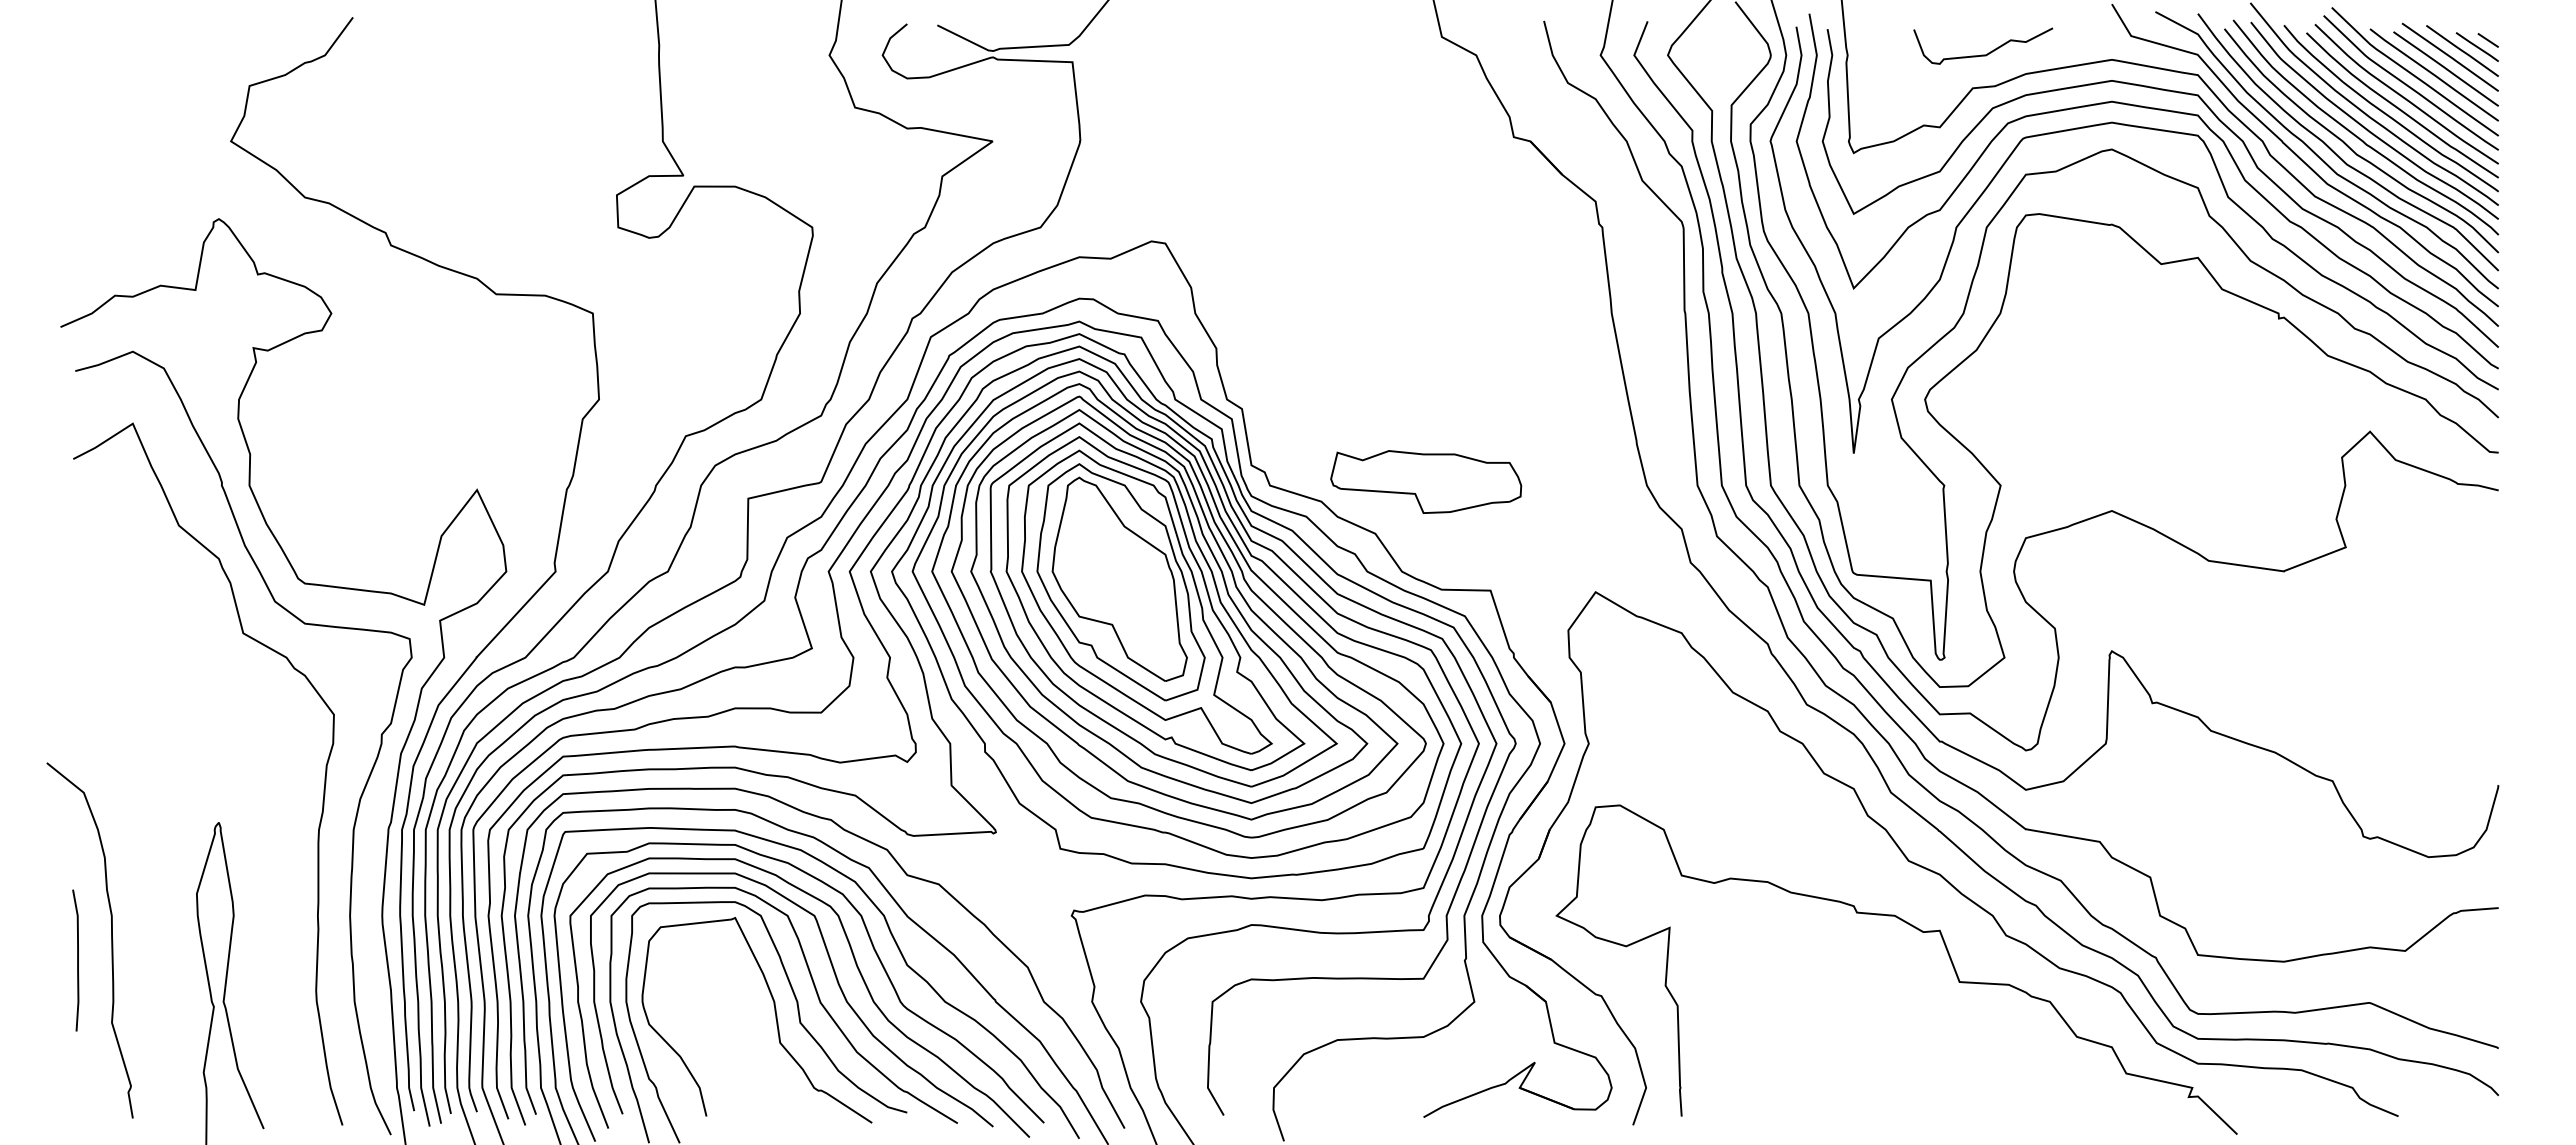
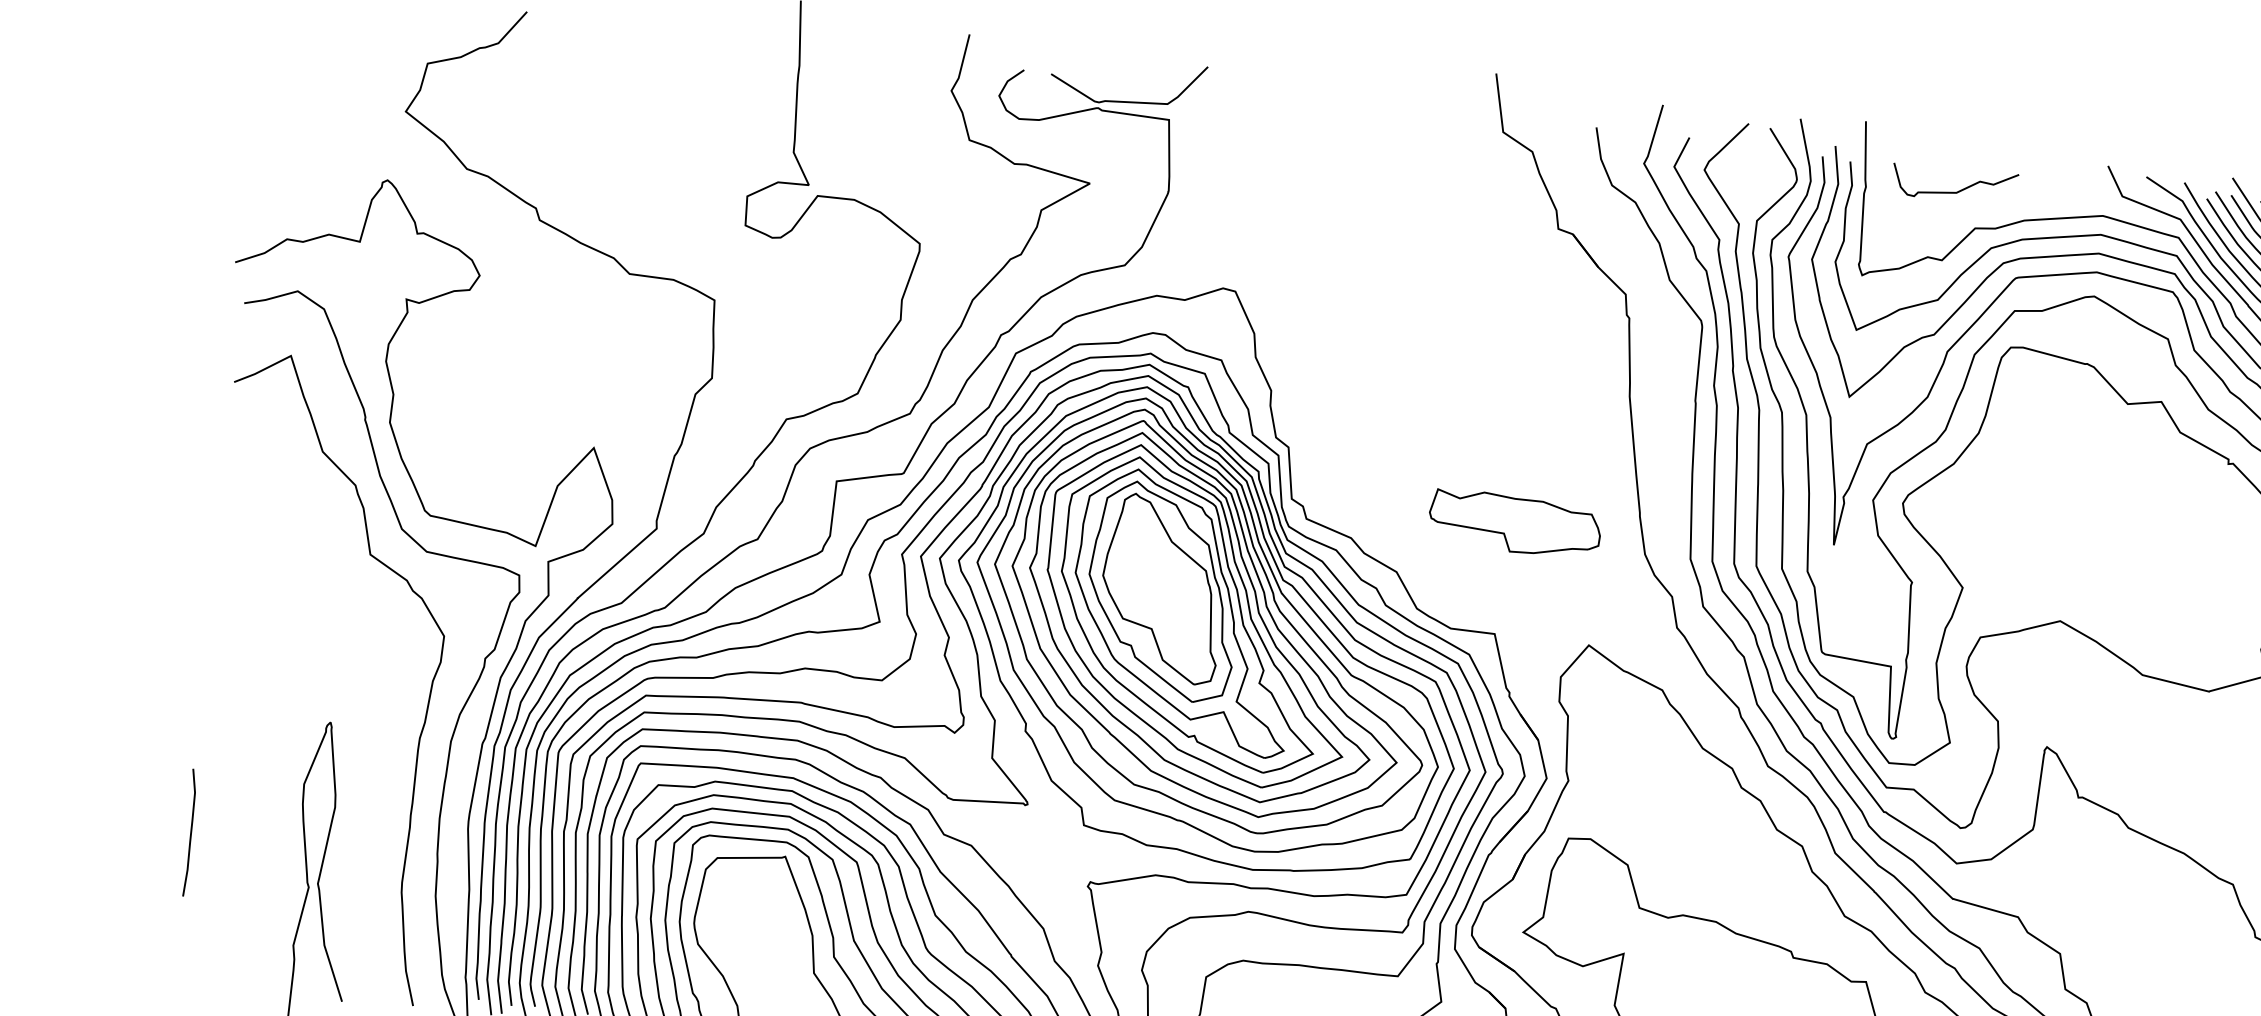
curve: (1988, 52) -> (1958, 190), moved
part: (1426, 481) -> (1515, 523), moved
curve: (111, 940) -> (223, 818), removed

